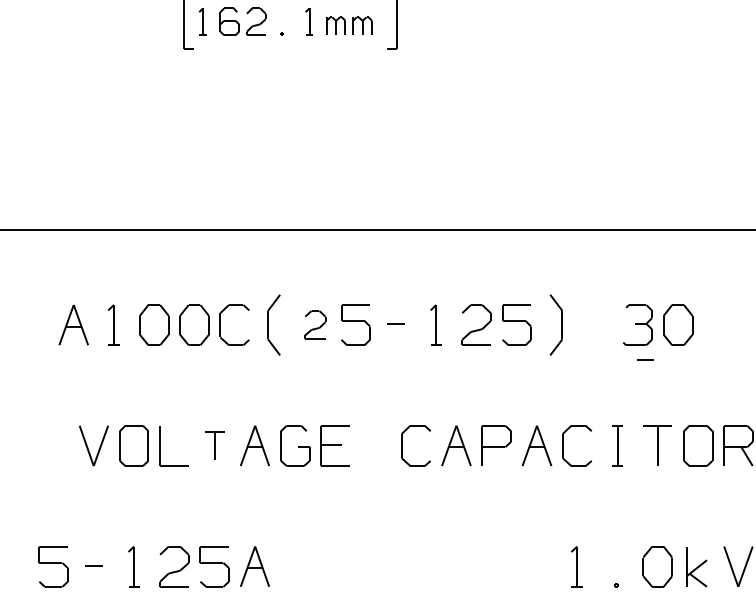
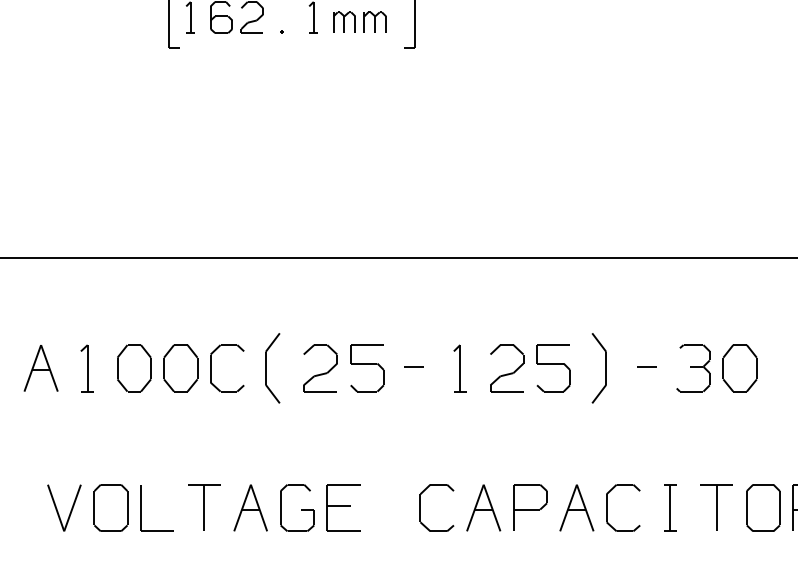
part: (315, 324) -> (320, 367), size x1.43
line: (645, 359) -> (646, 366), moved
part: (214, 445) -> (203, 507), size x1.43

